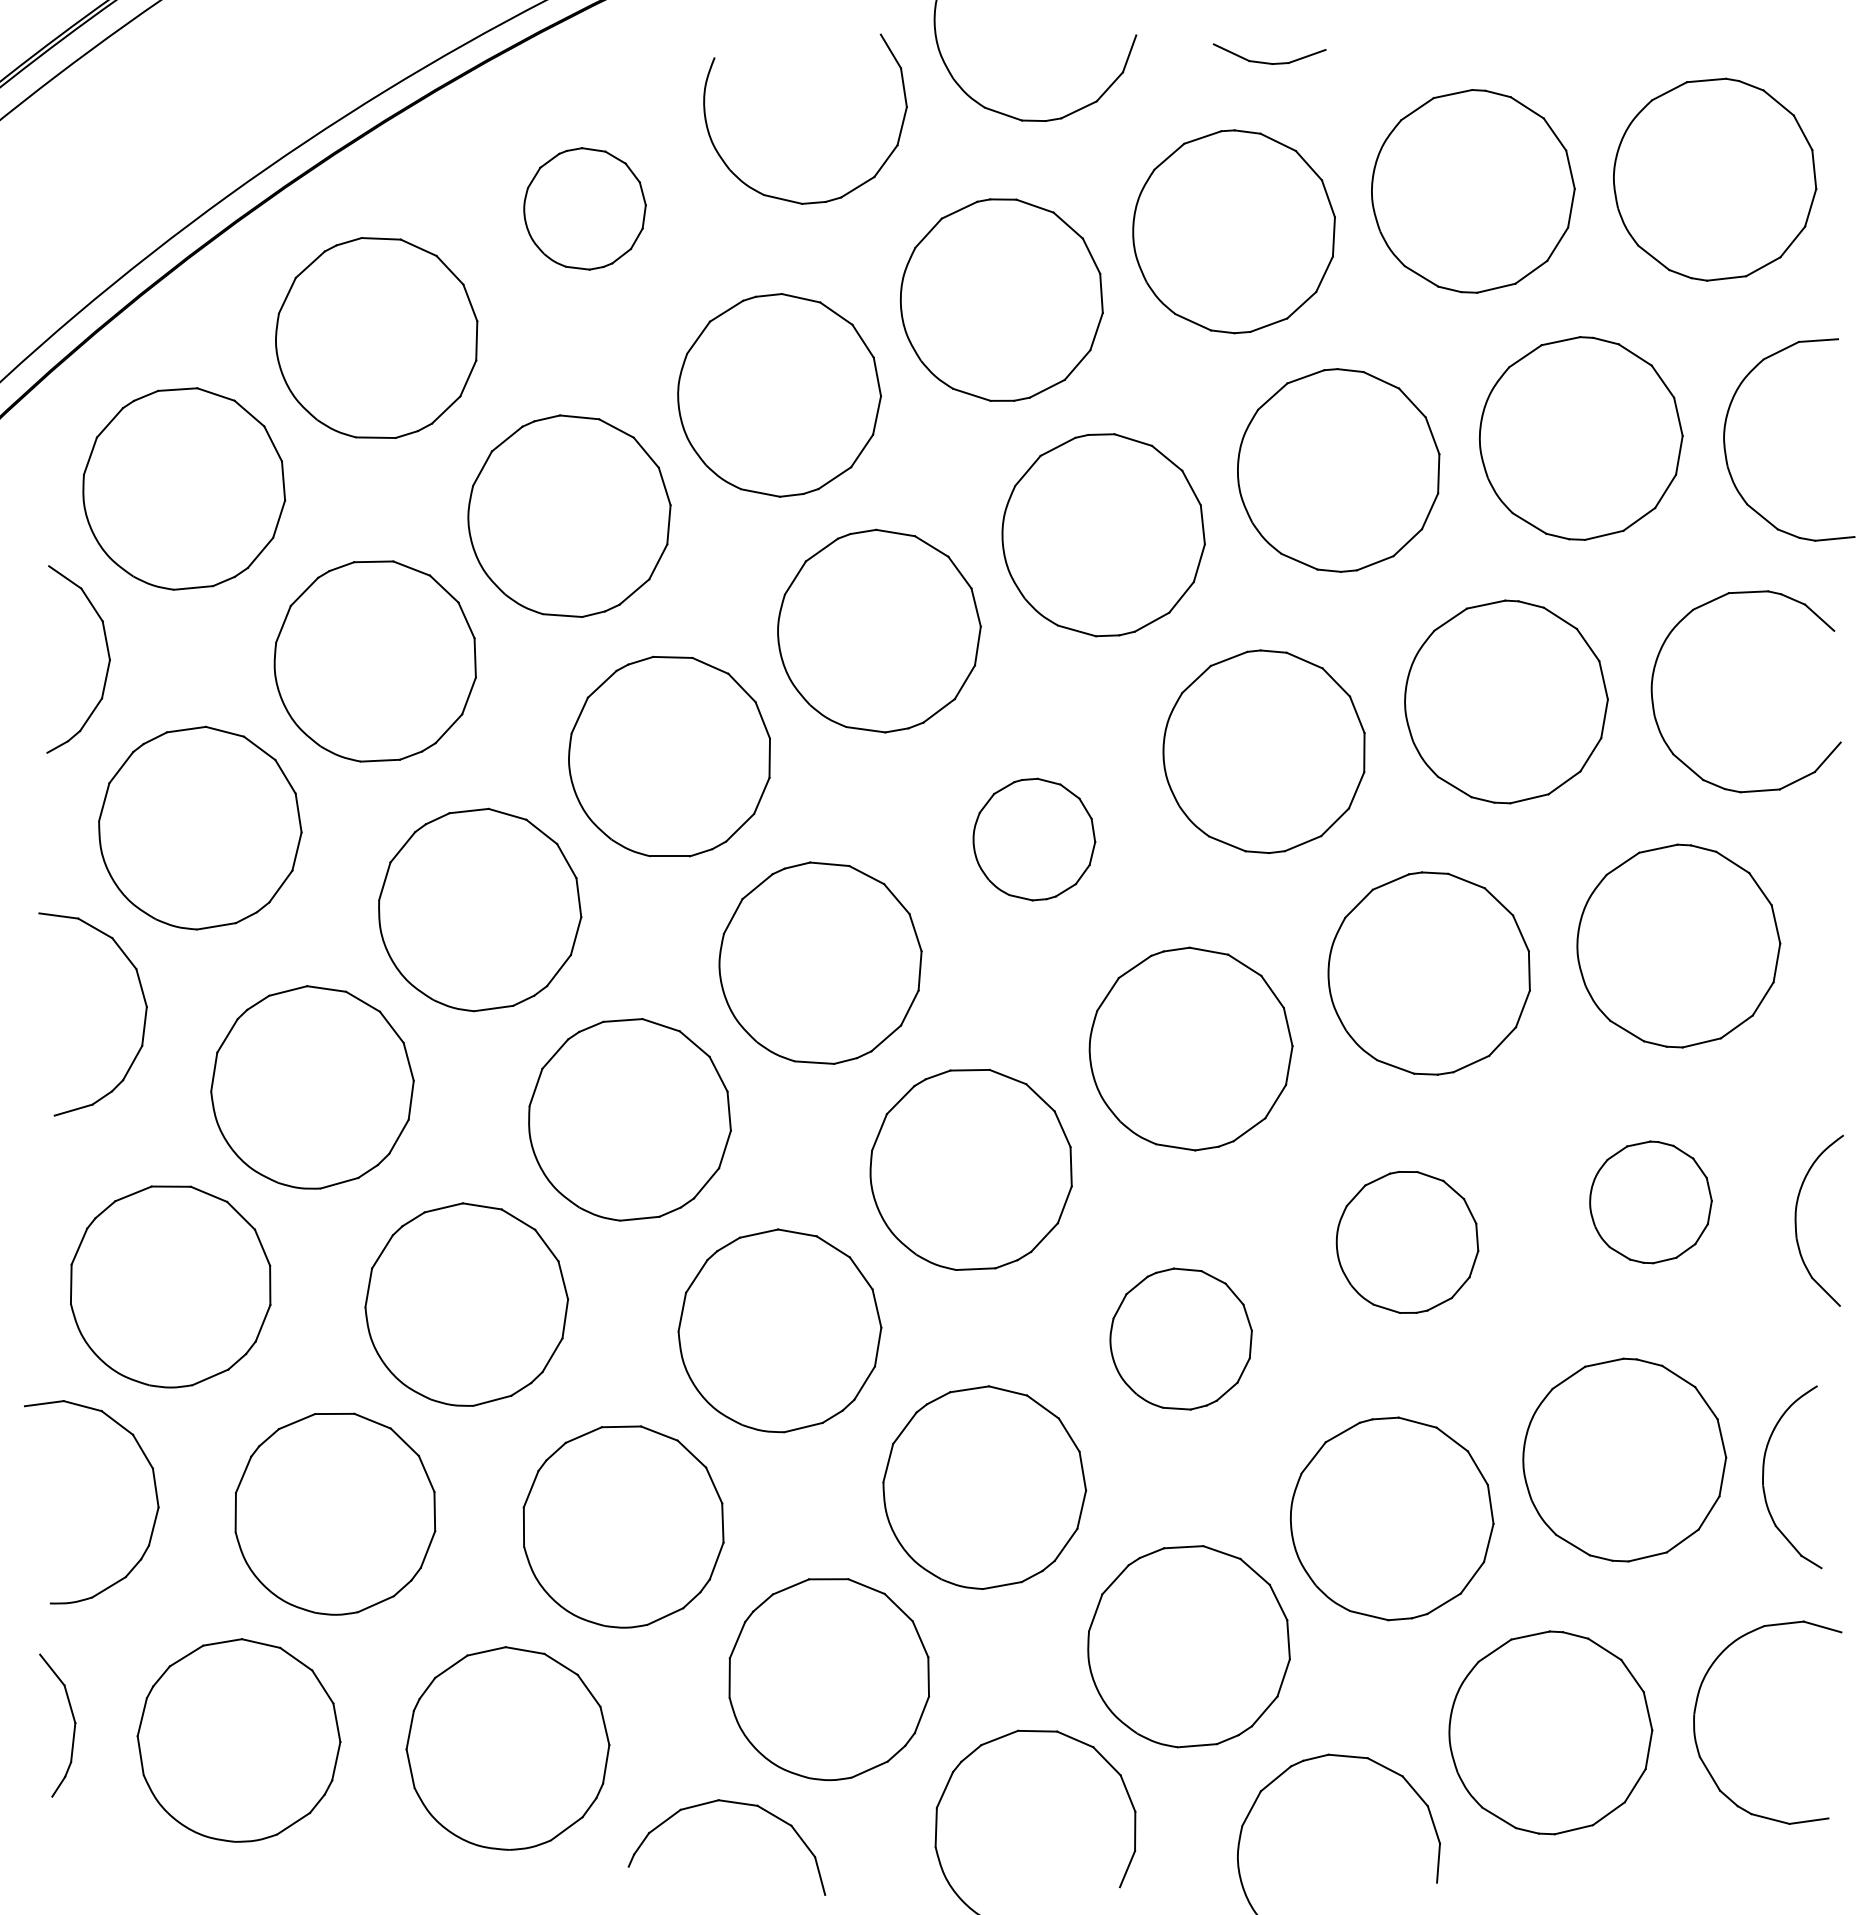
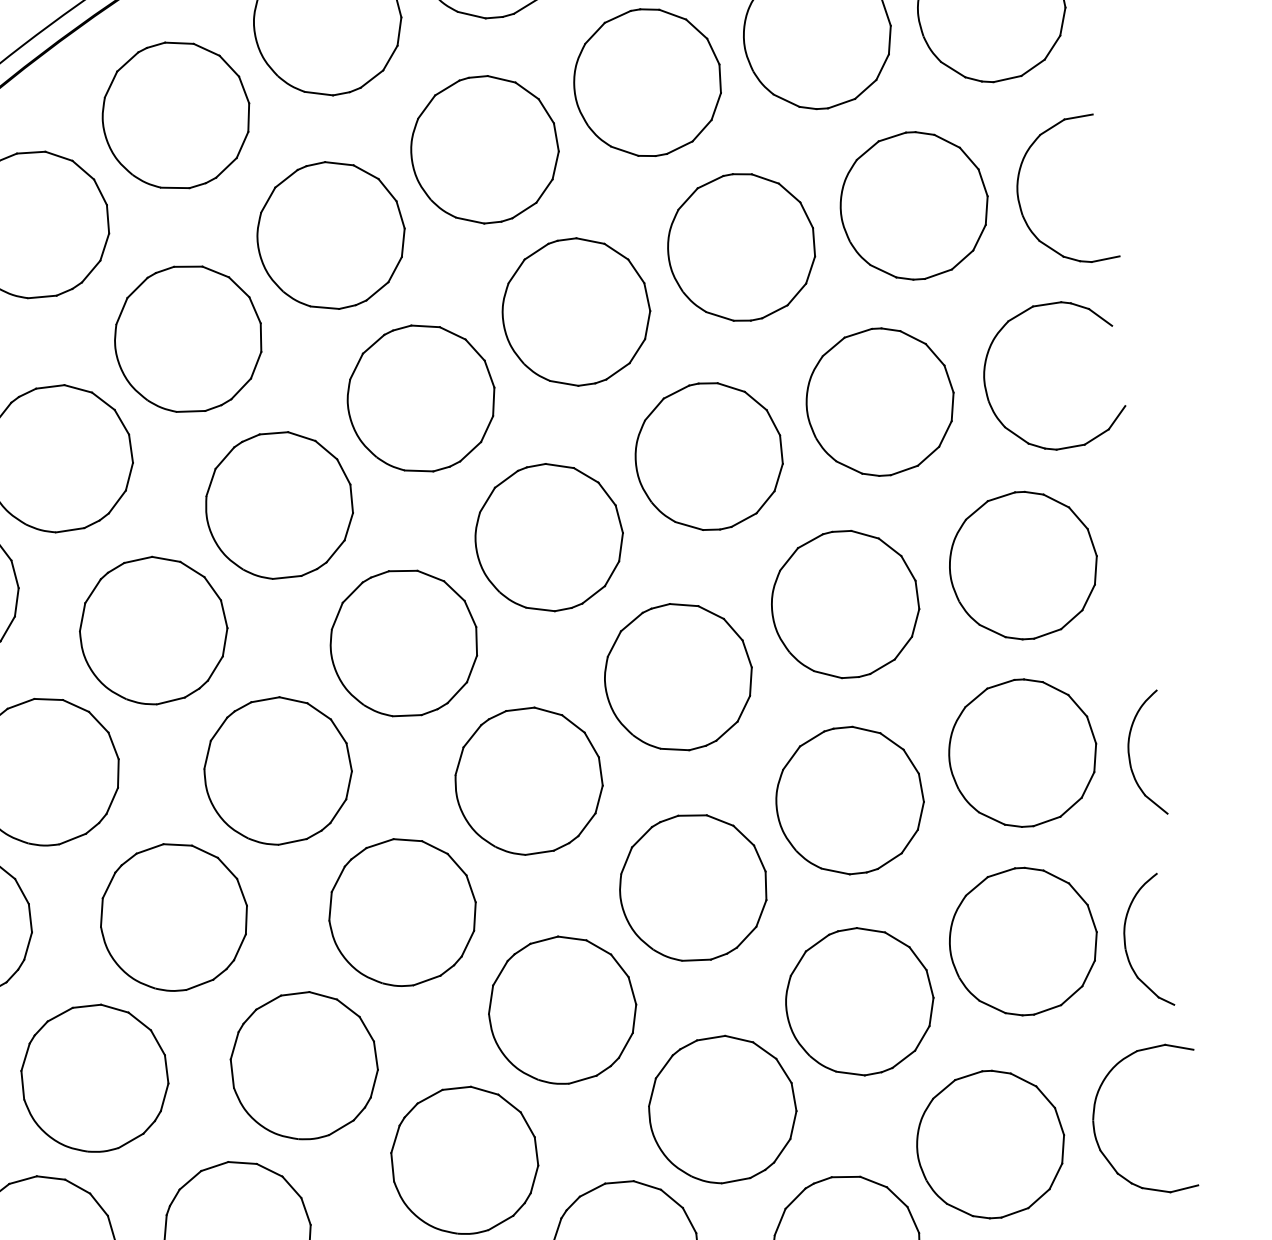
part: (584, 208) -> (175, 115), size x1.67
part: (1034, 839) -> (549, 537), size x1.67
part: (1650, 1202) -> (1022, 753), size x1.67
part: (1407, 1242) -> (849, 800), size x1.43
part: (1181, 1338) -> (693, 887), size x1.43

